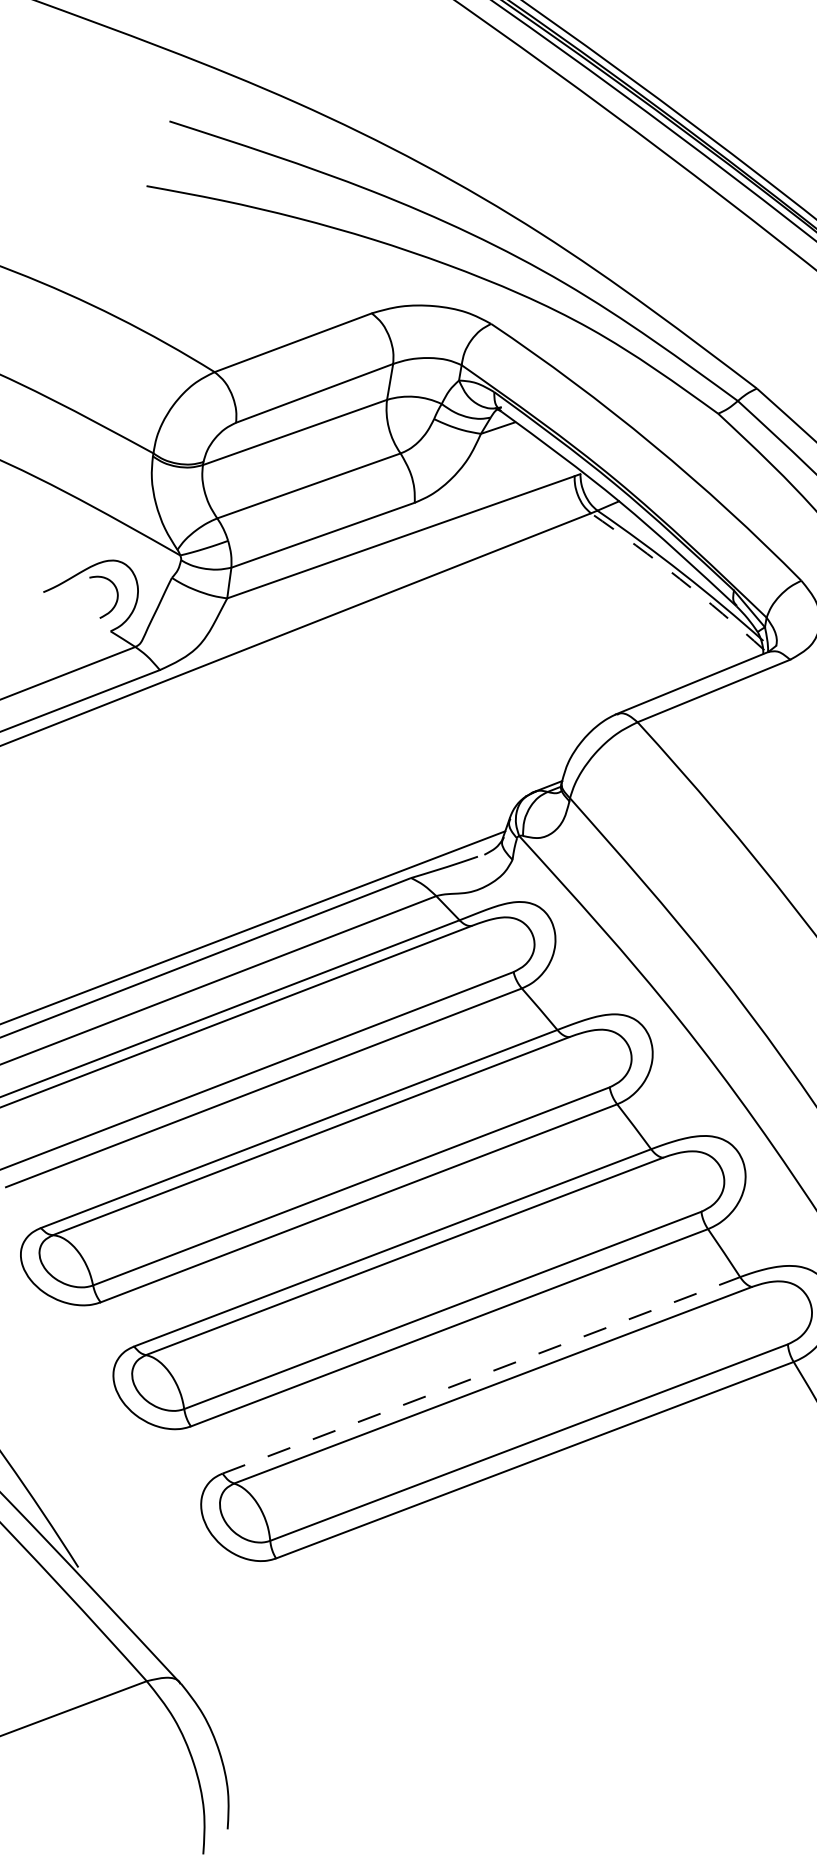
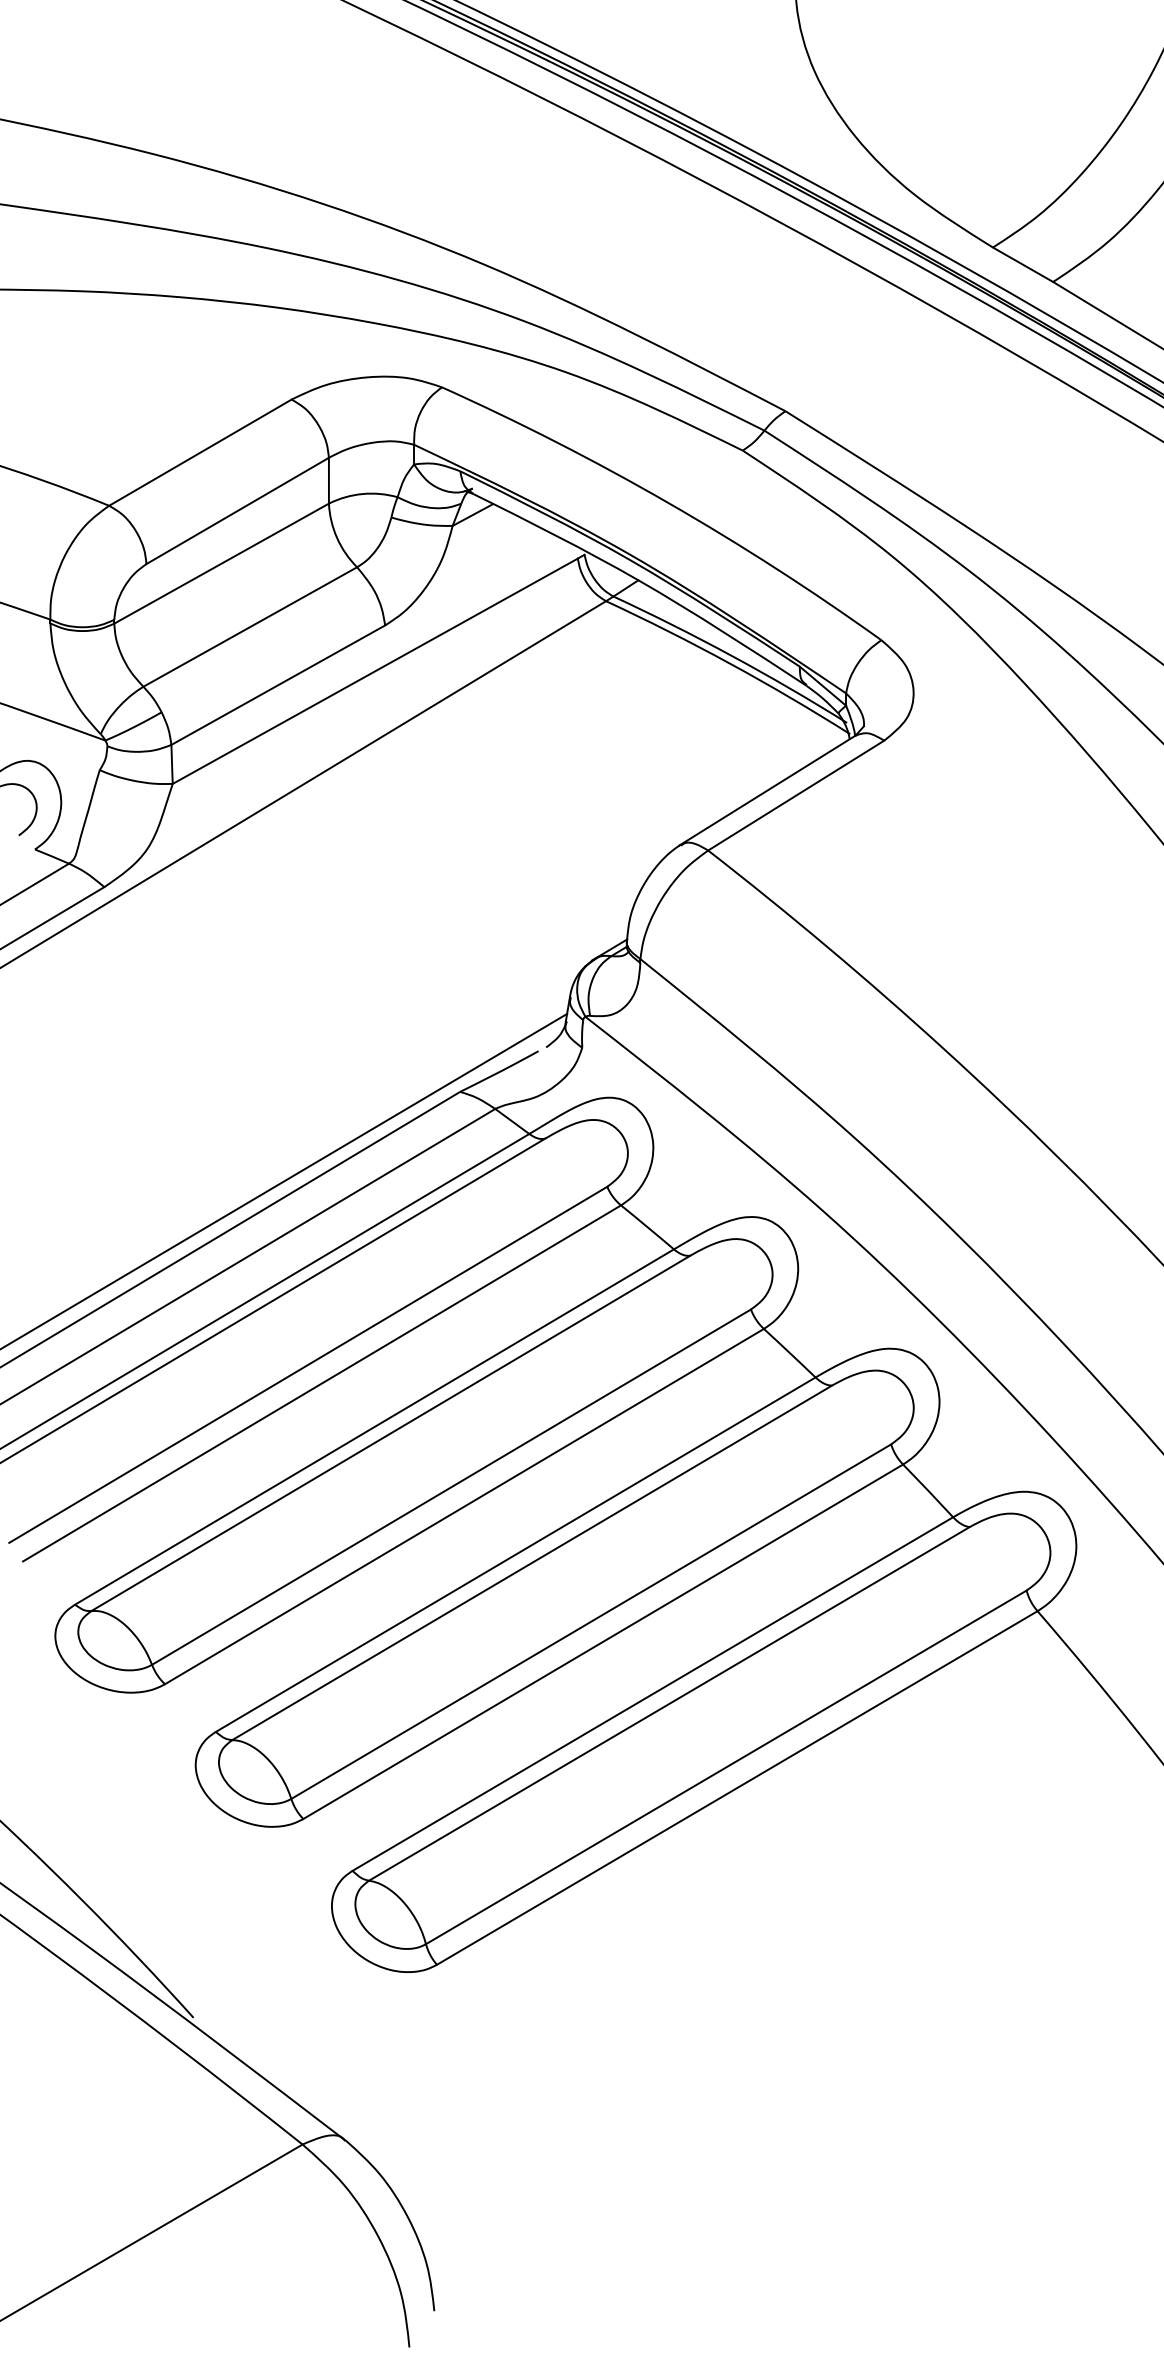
arc: (680, 578) -> (730, 663), dashed -> solid
line: (481, 1375) -> (653, 1693), dashed -> solid

